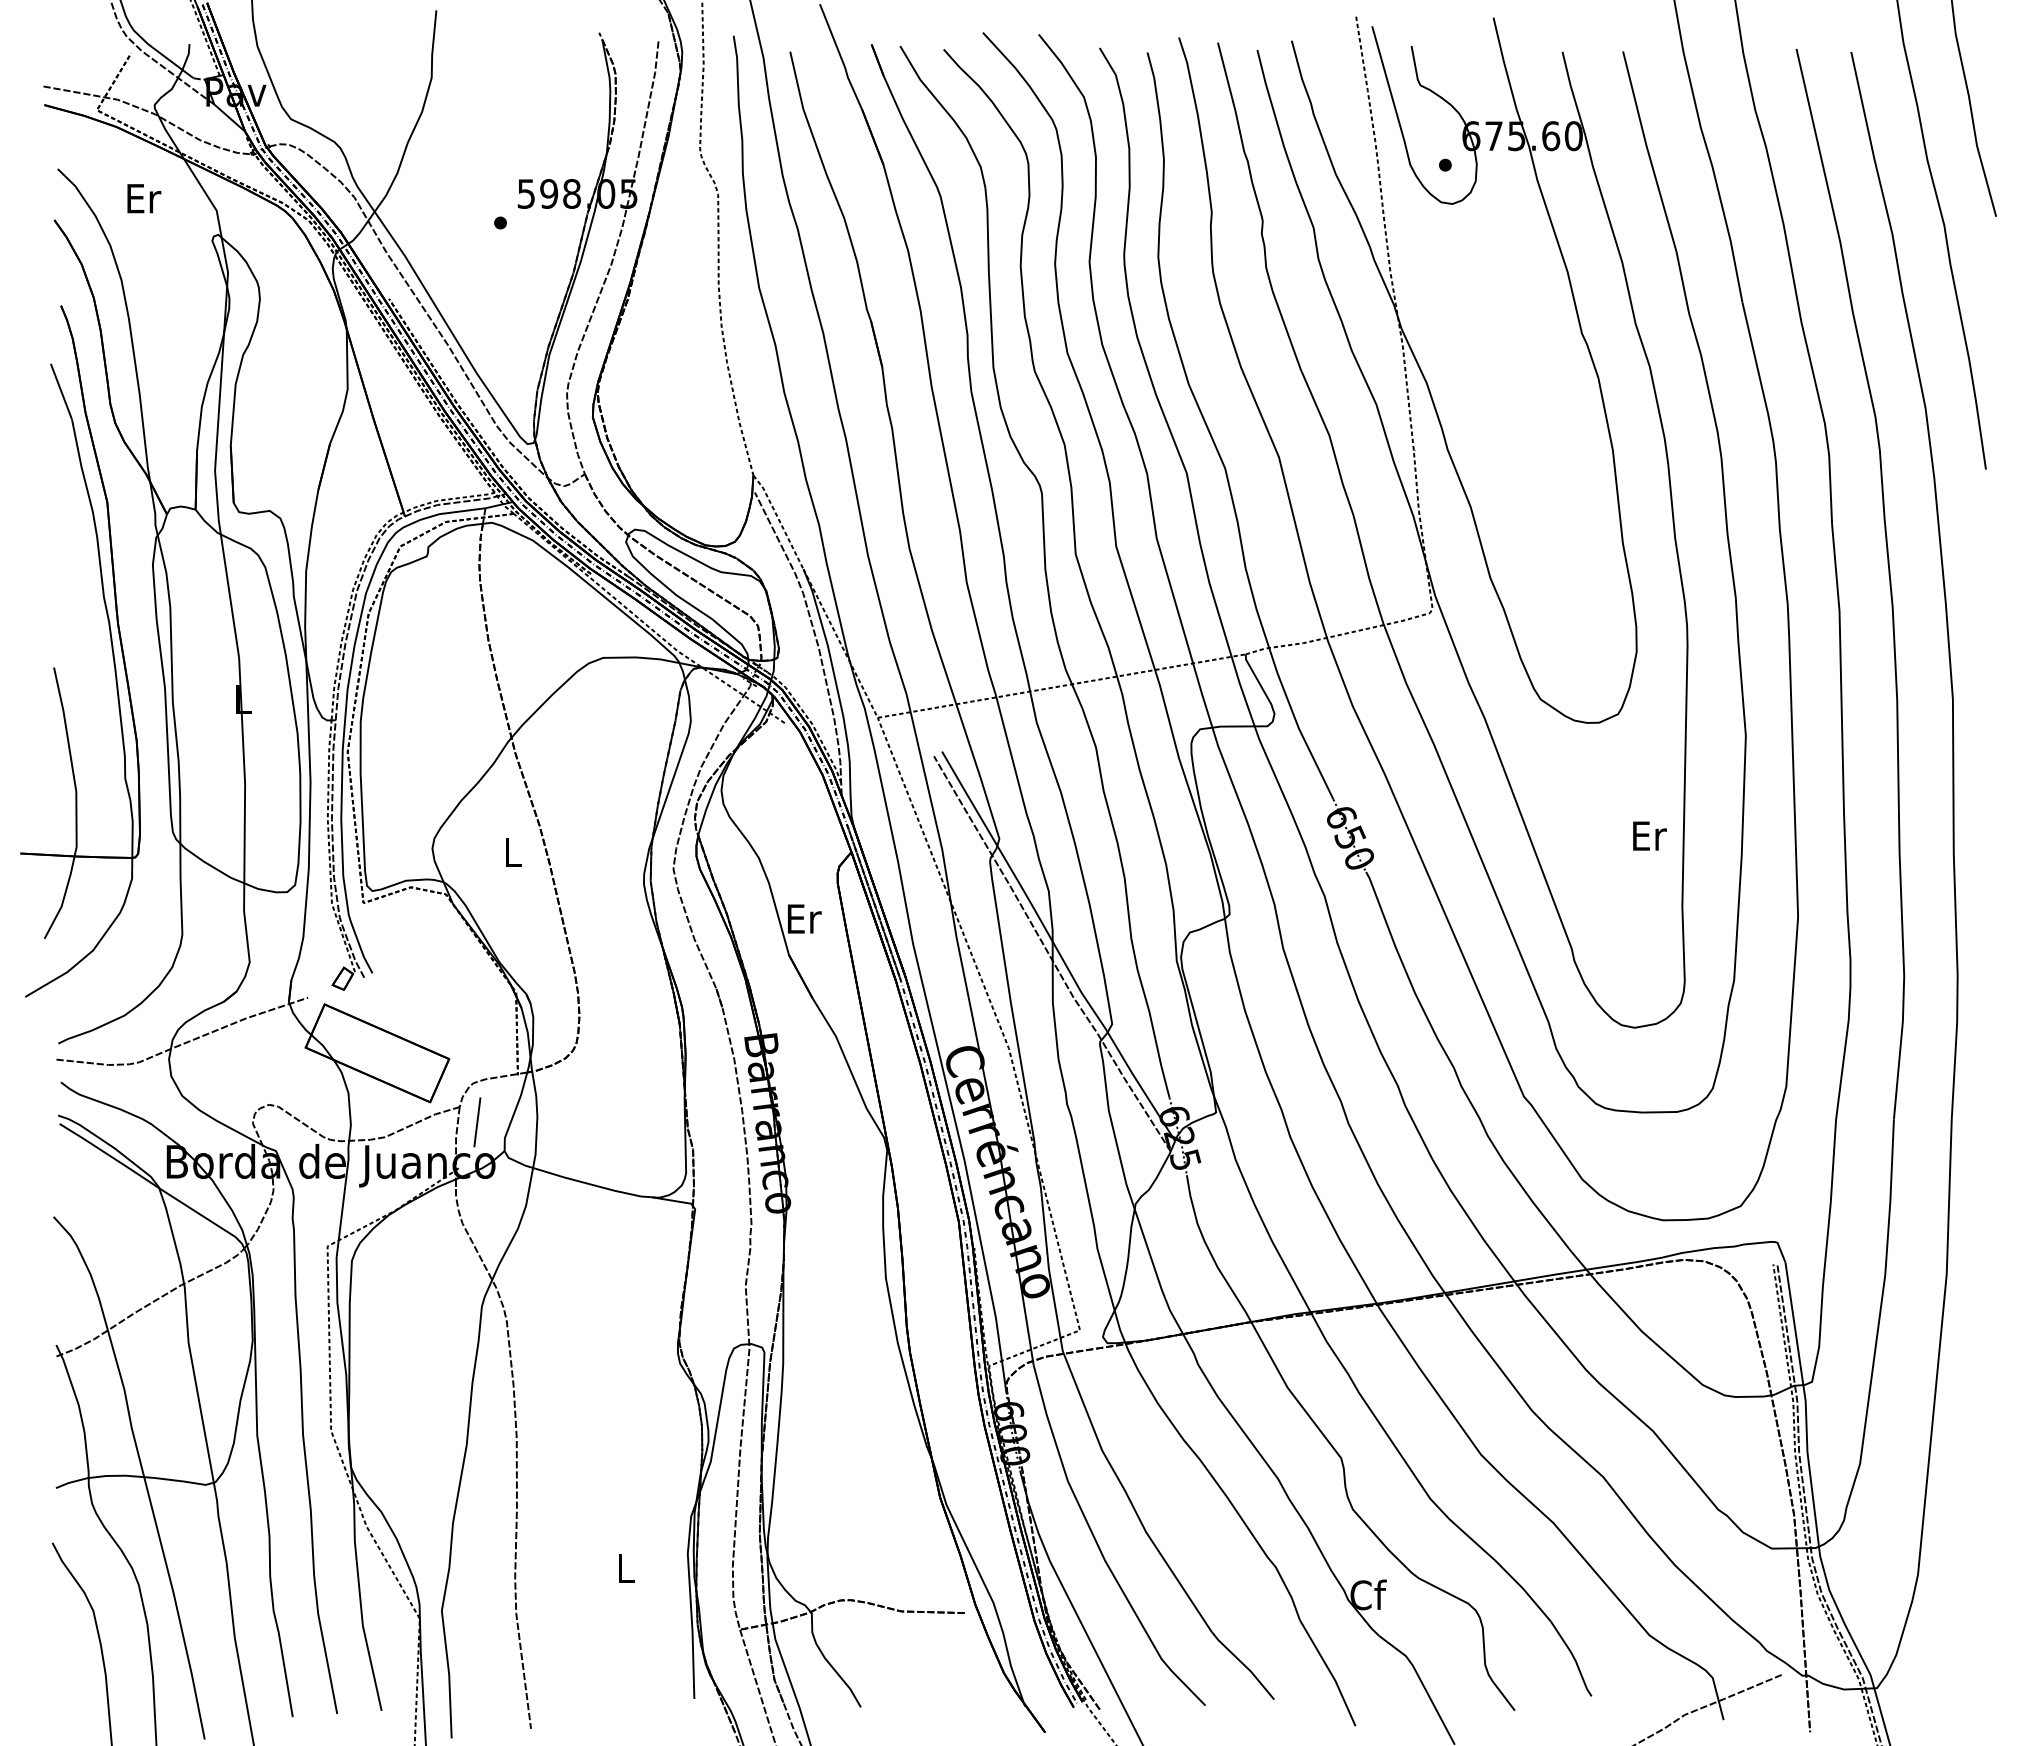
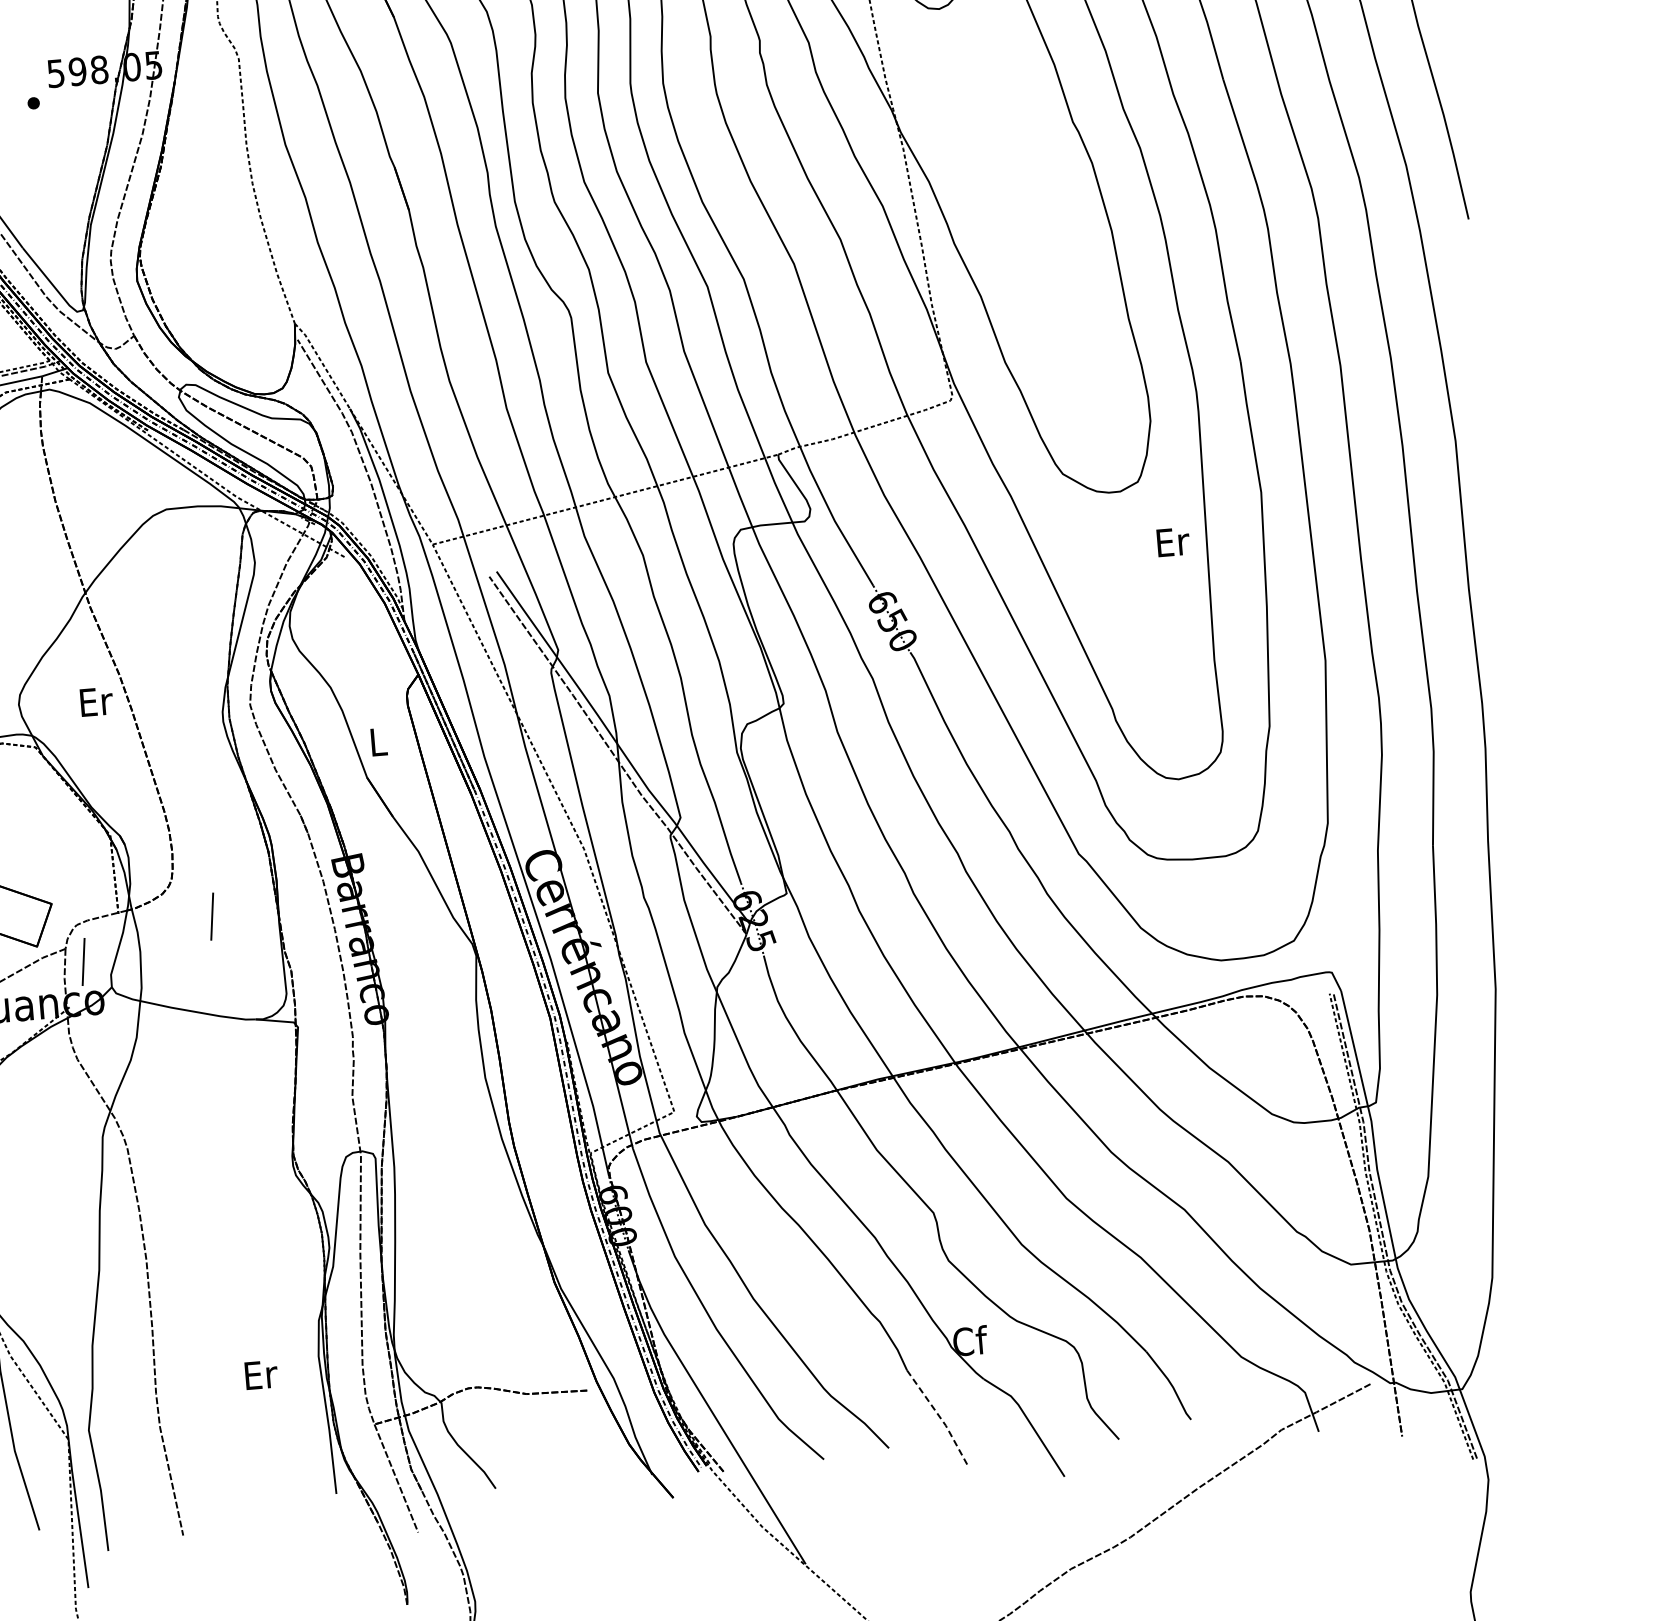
text: (1649, 835) -> (1172, 541), moved
text: (513, 851) -> (96, 701), L -> Er
text: (804, 918) -> (378, 741), Er -> L
line: (615, 1086) -> (212, 916), added
text: (626, 1567) -> (261, 1374), L -> Er
line: (1330, 1672) -> (940, 1417), solid -> dashed

